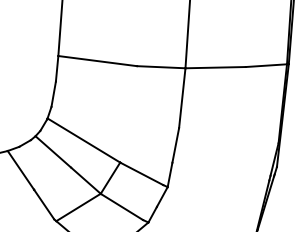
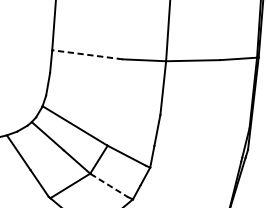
line: (97, 61) -> (87, 55), solid -> dashed
line: (122, 207) -> (109, 185), solid -> dashed

